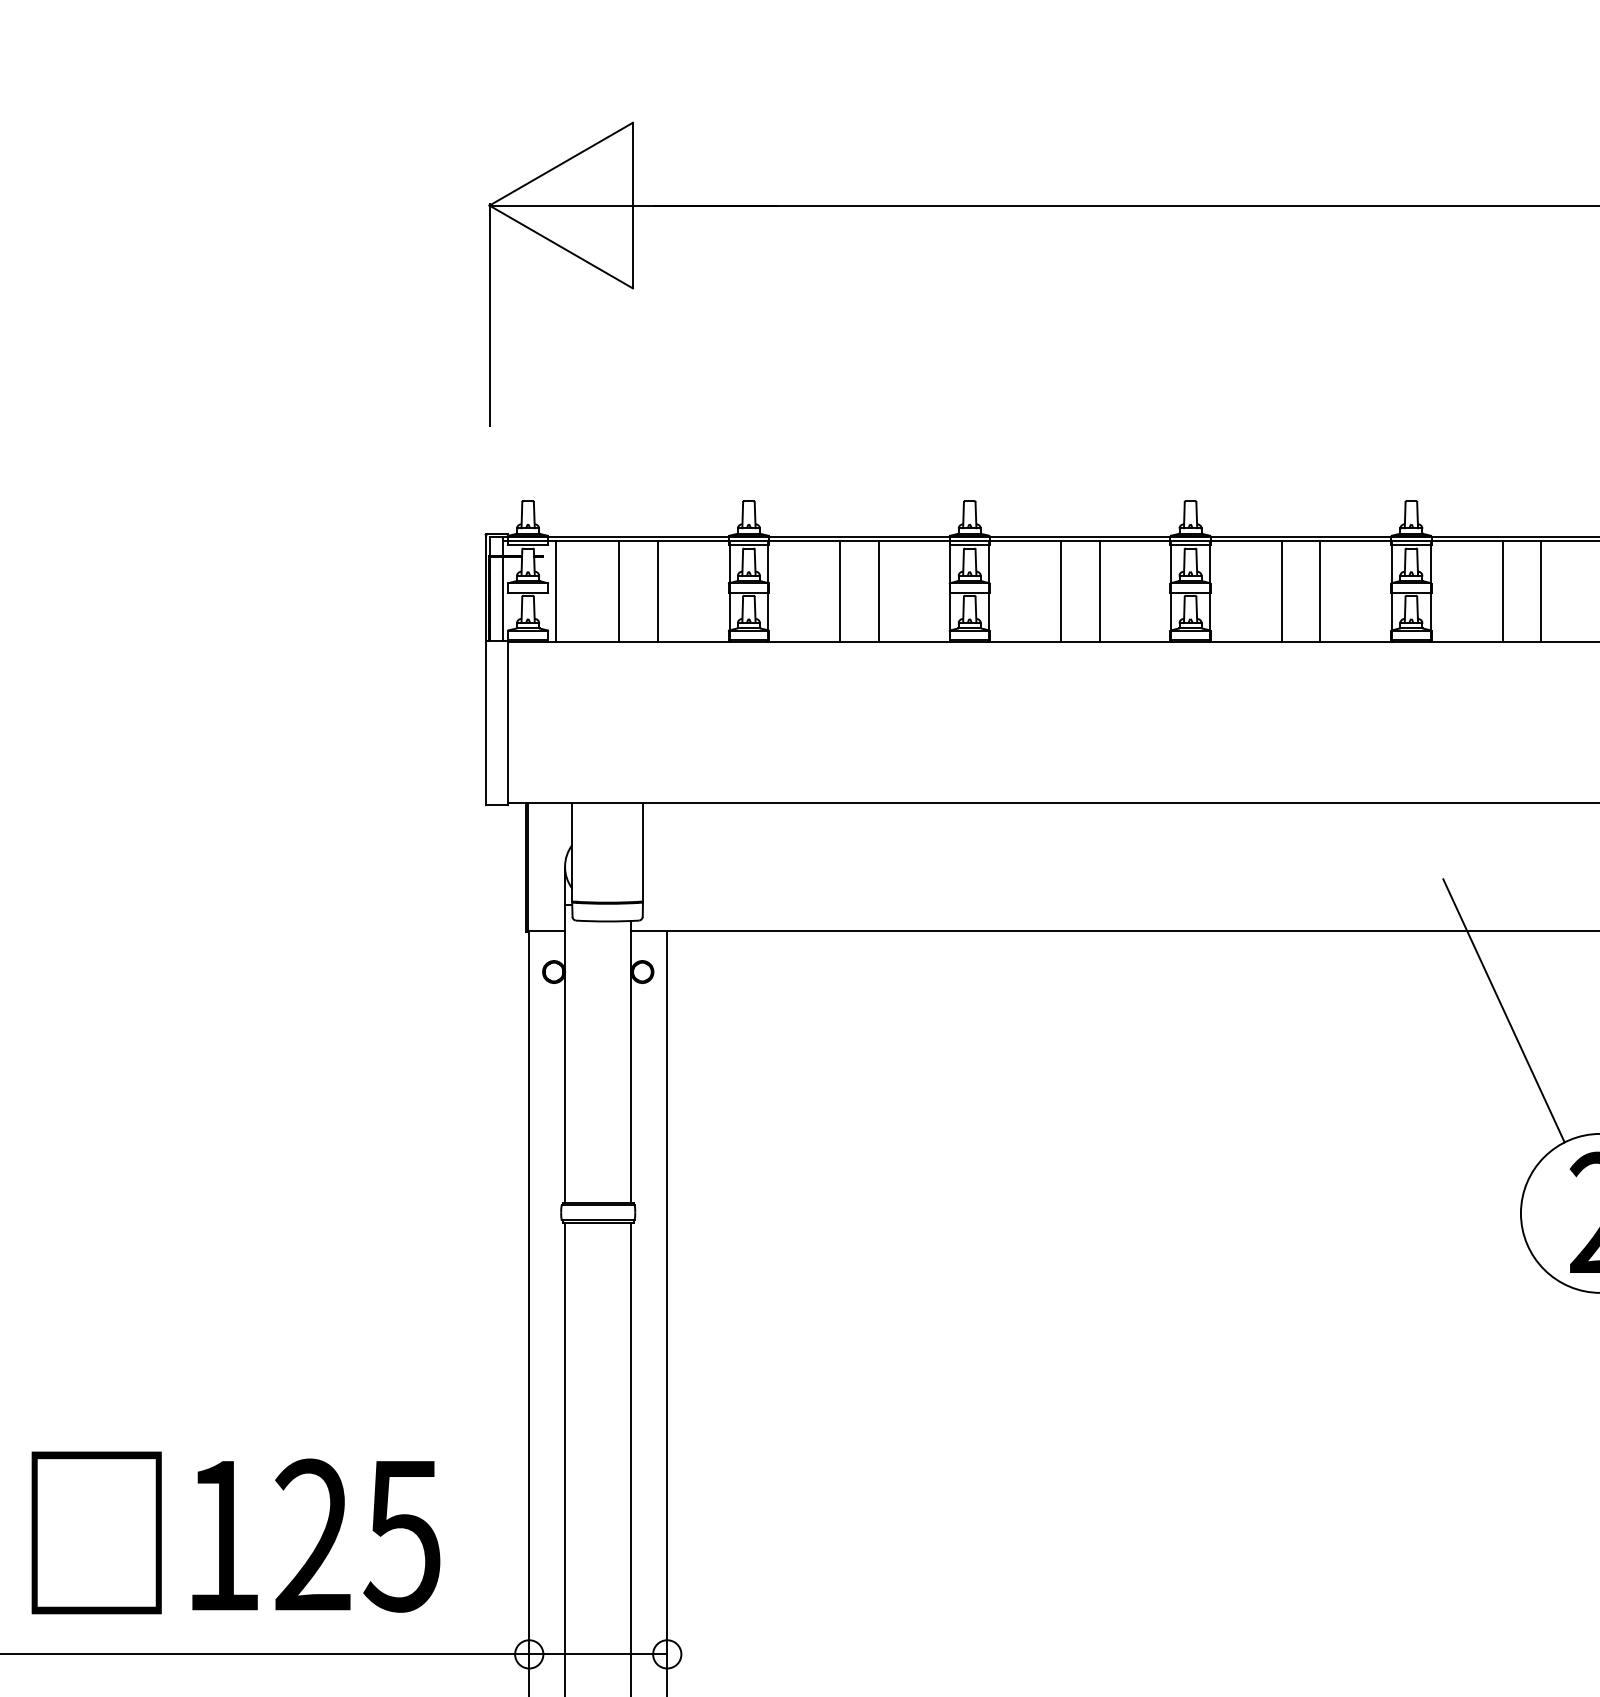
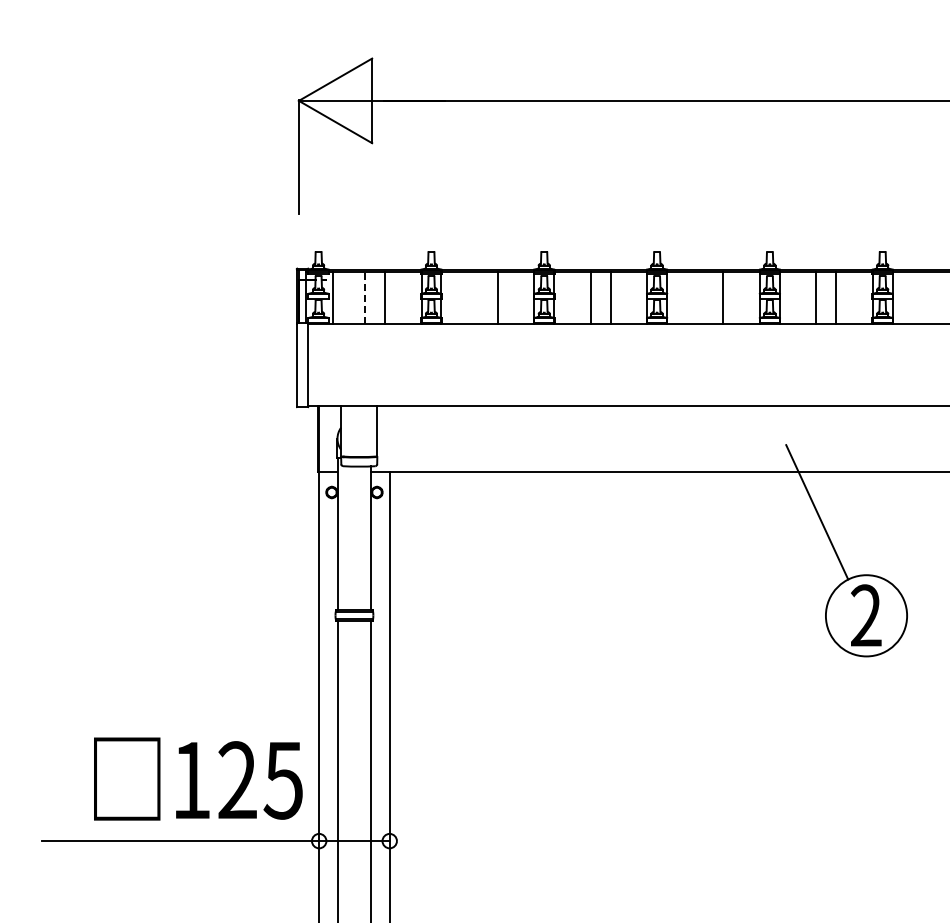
line: (619, 590) -> (365, 297), solid -> dashed
line: (841, 590) -> (478, 297), removed
line: (1281, 590) -> (703, 297), removed
text: (236, 1531) -> (198, 778), moved

